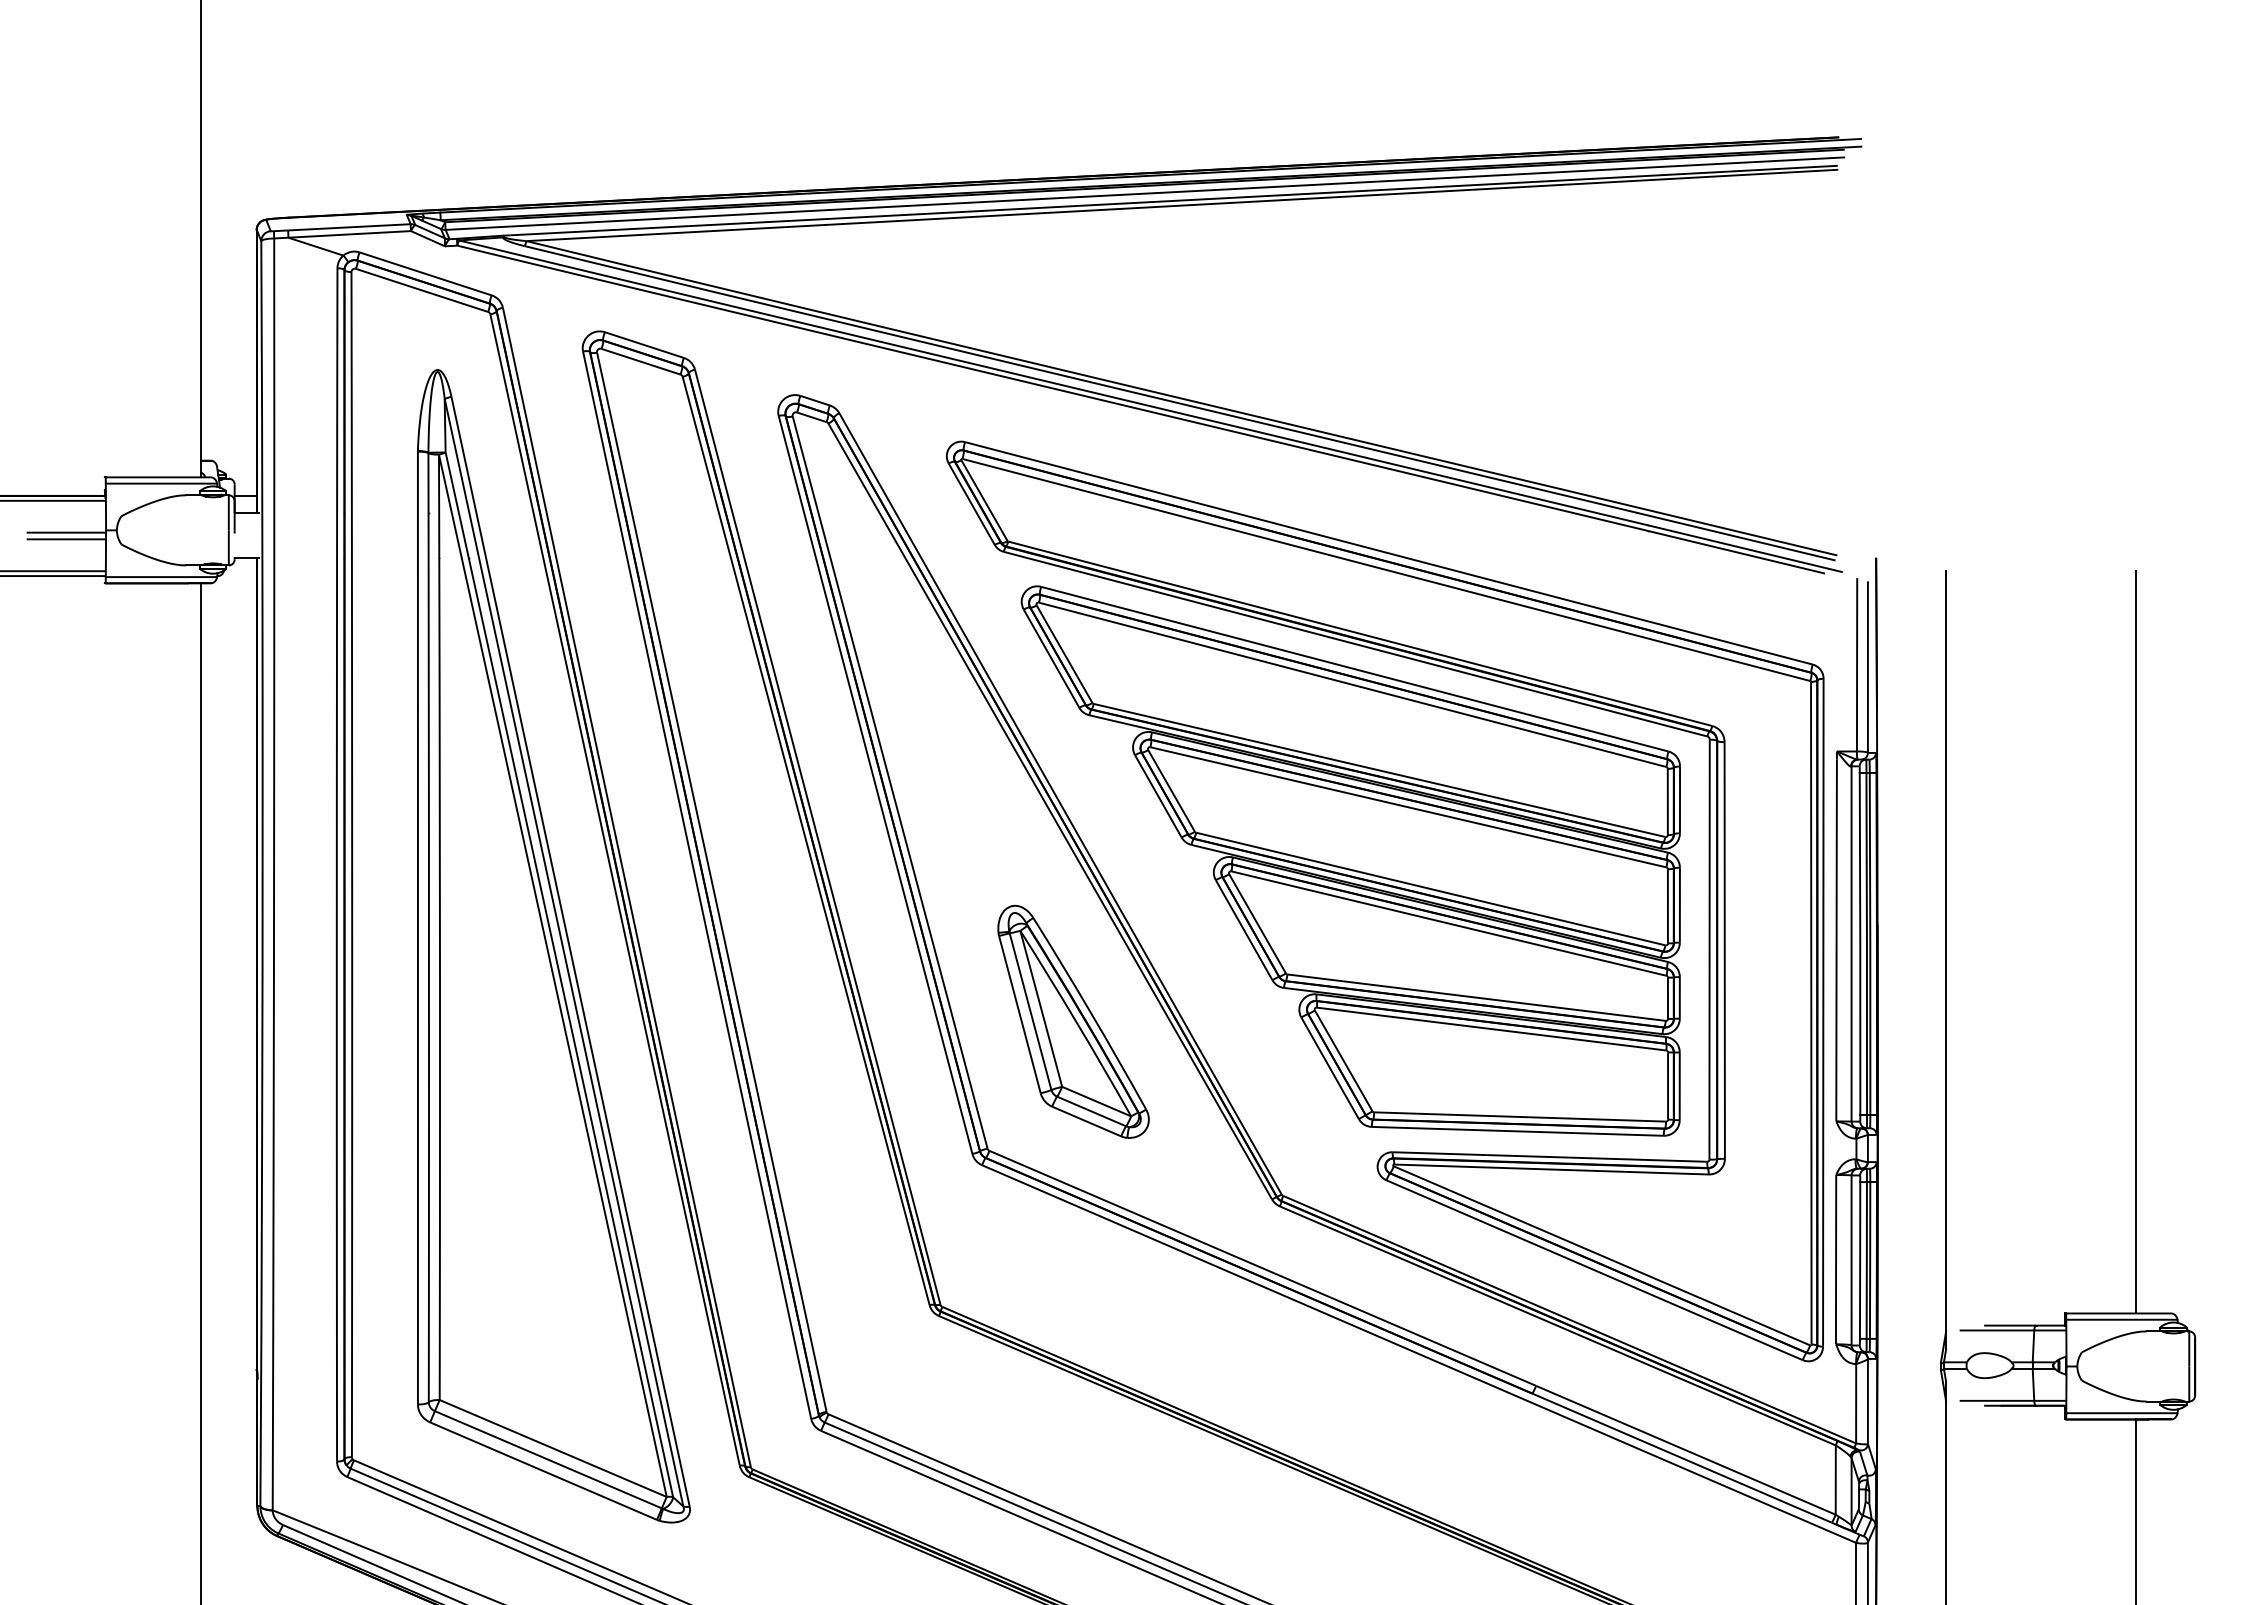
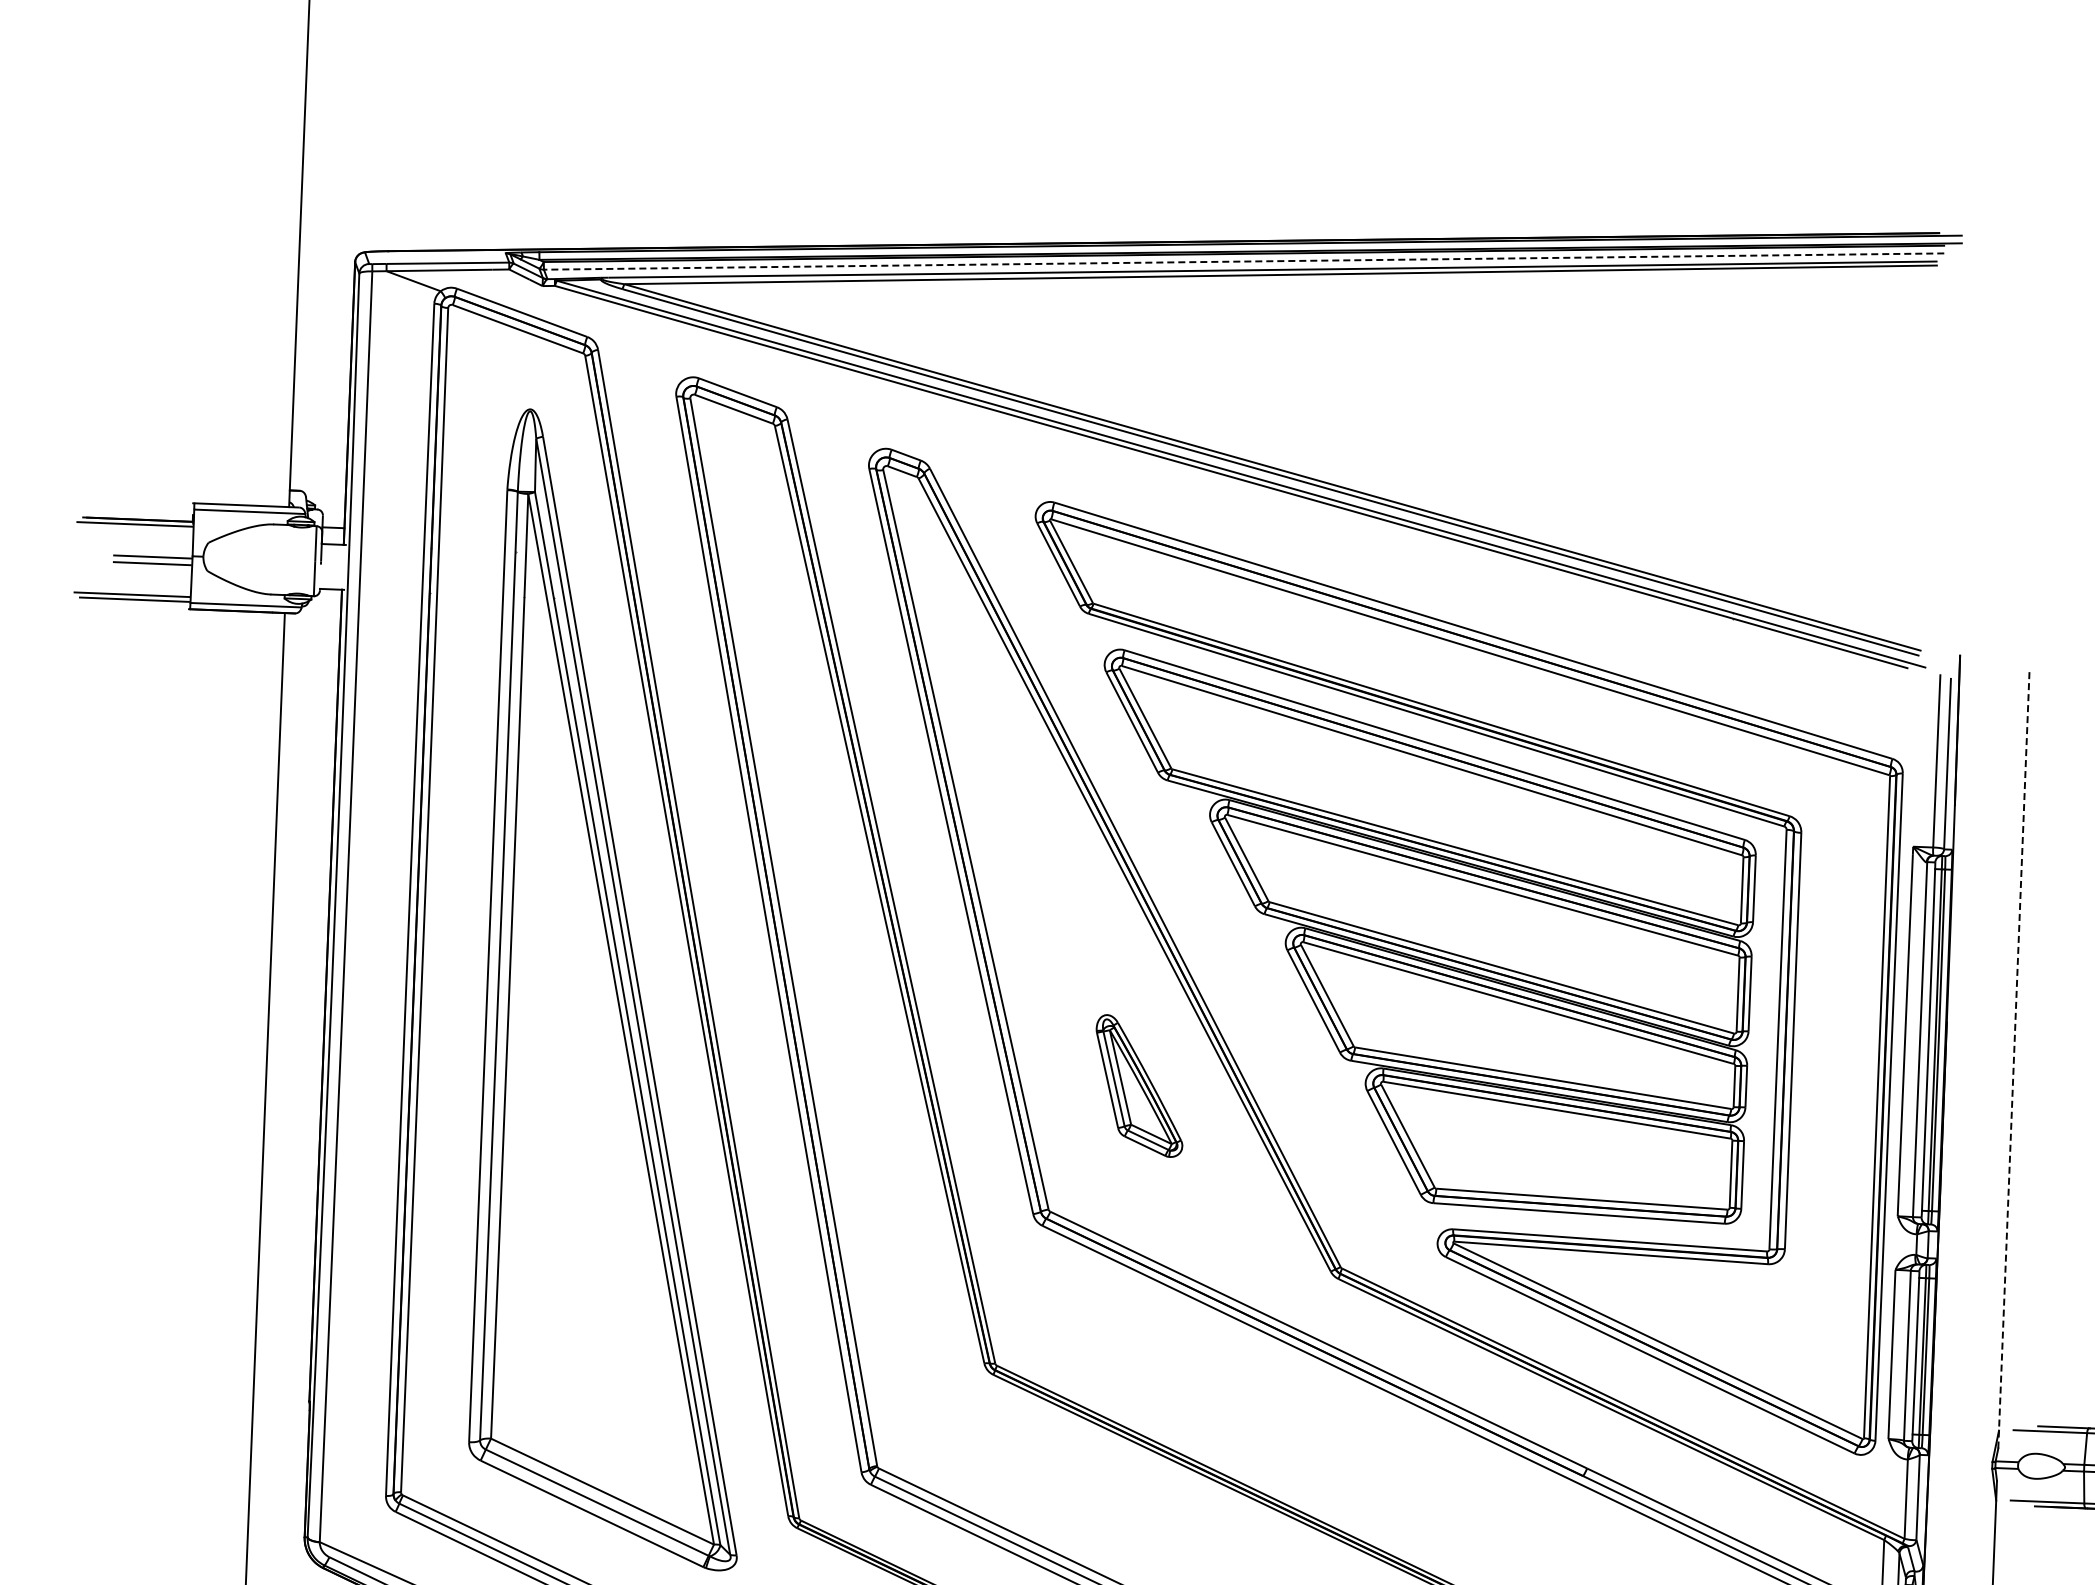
line: (1144, 193) -> (1243, 261), solid -> dashed
line: (1946, 959) -> (2014, 1058), solid -> dashed
part: (1073, 1021) -> (1139, 1085), size x0.6

